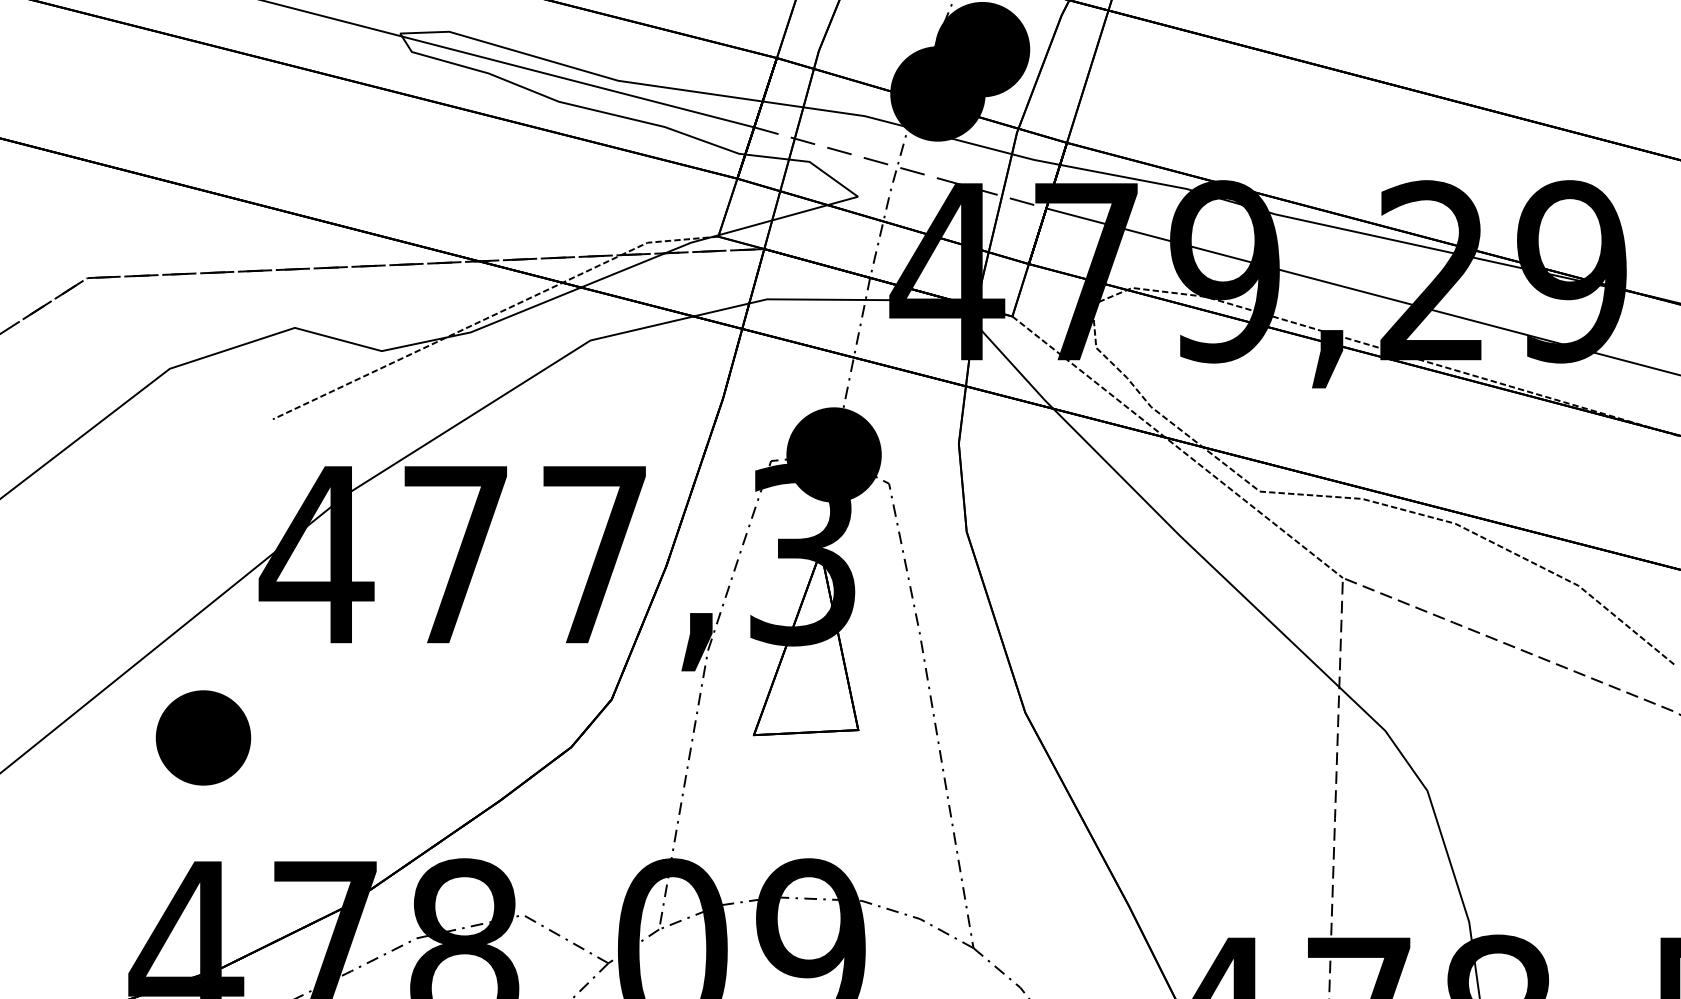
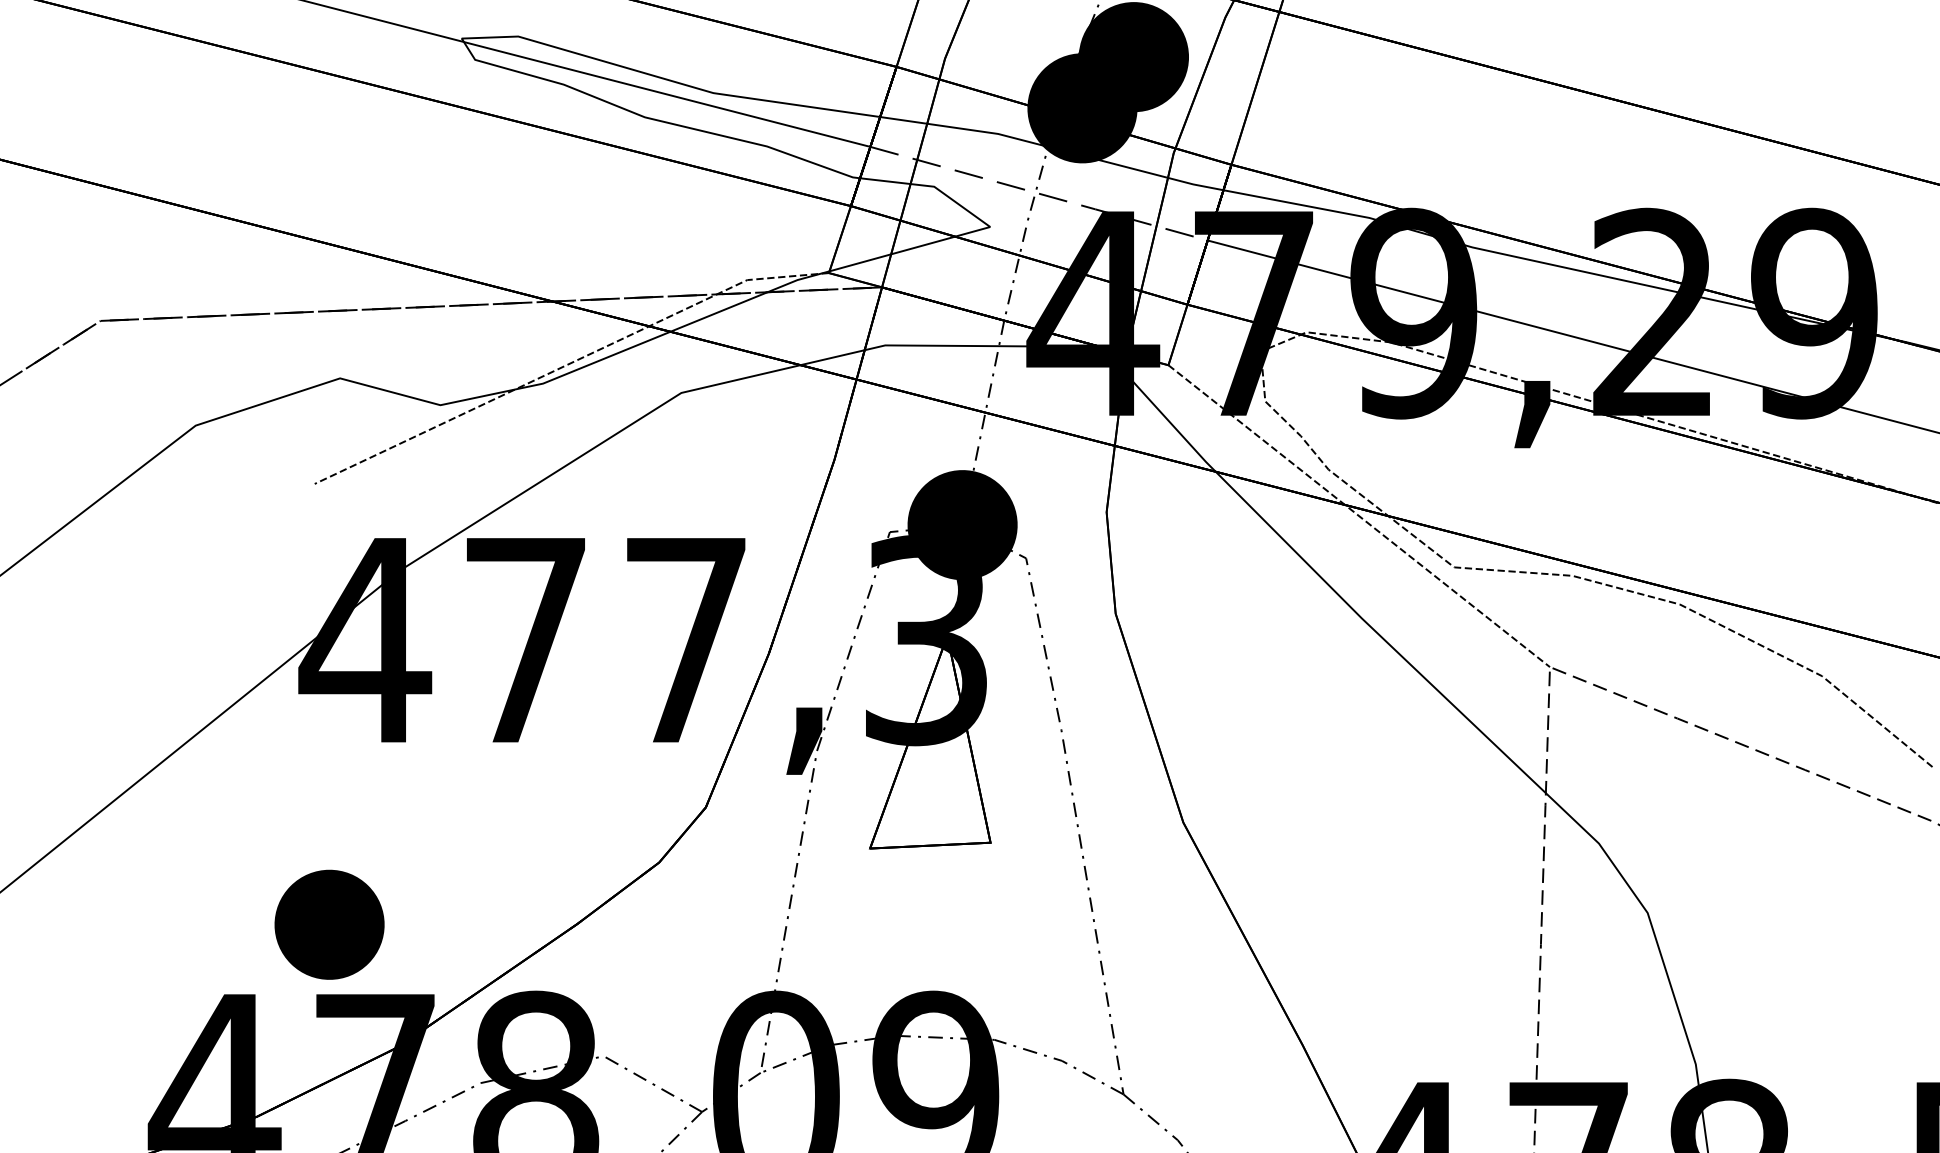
part: (203, 737) -> (329, 924), moved

